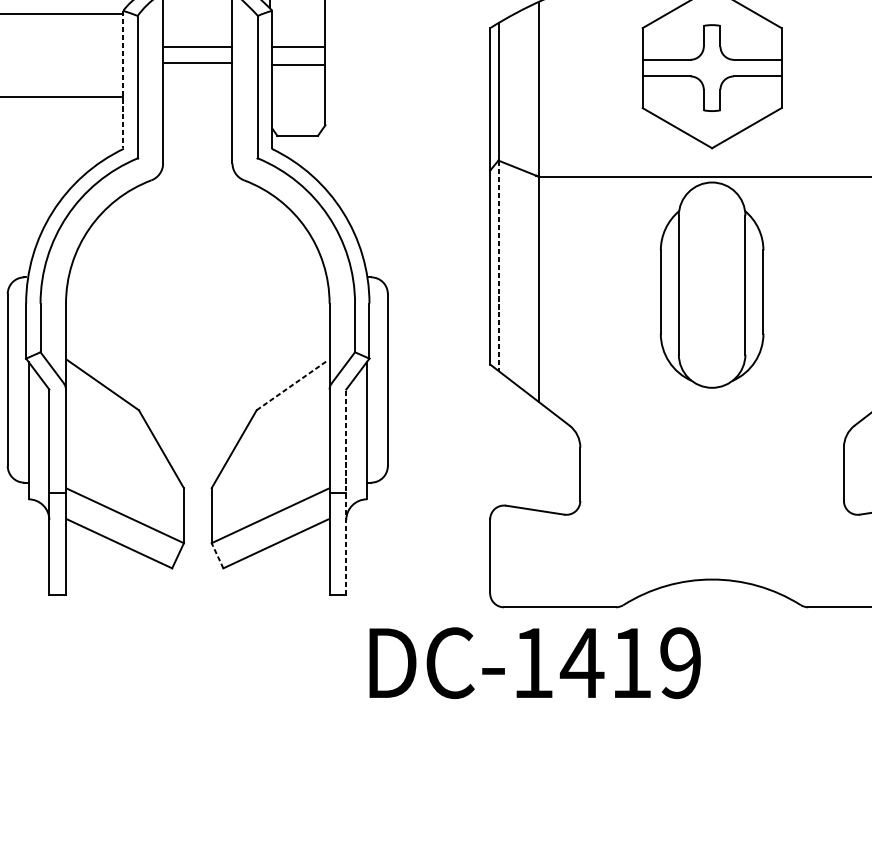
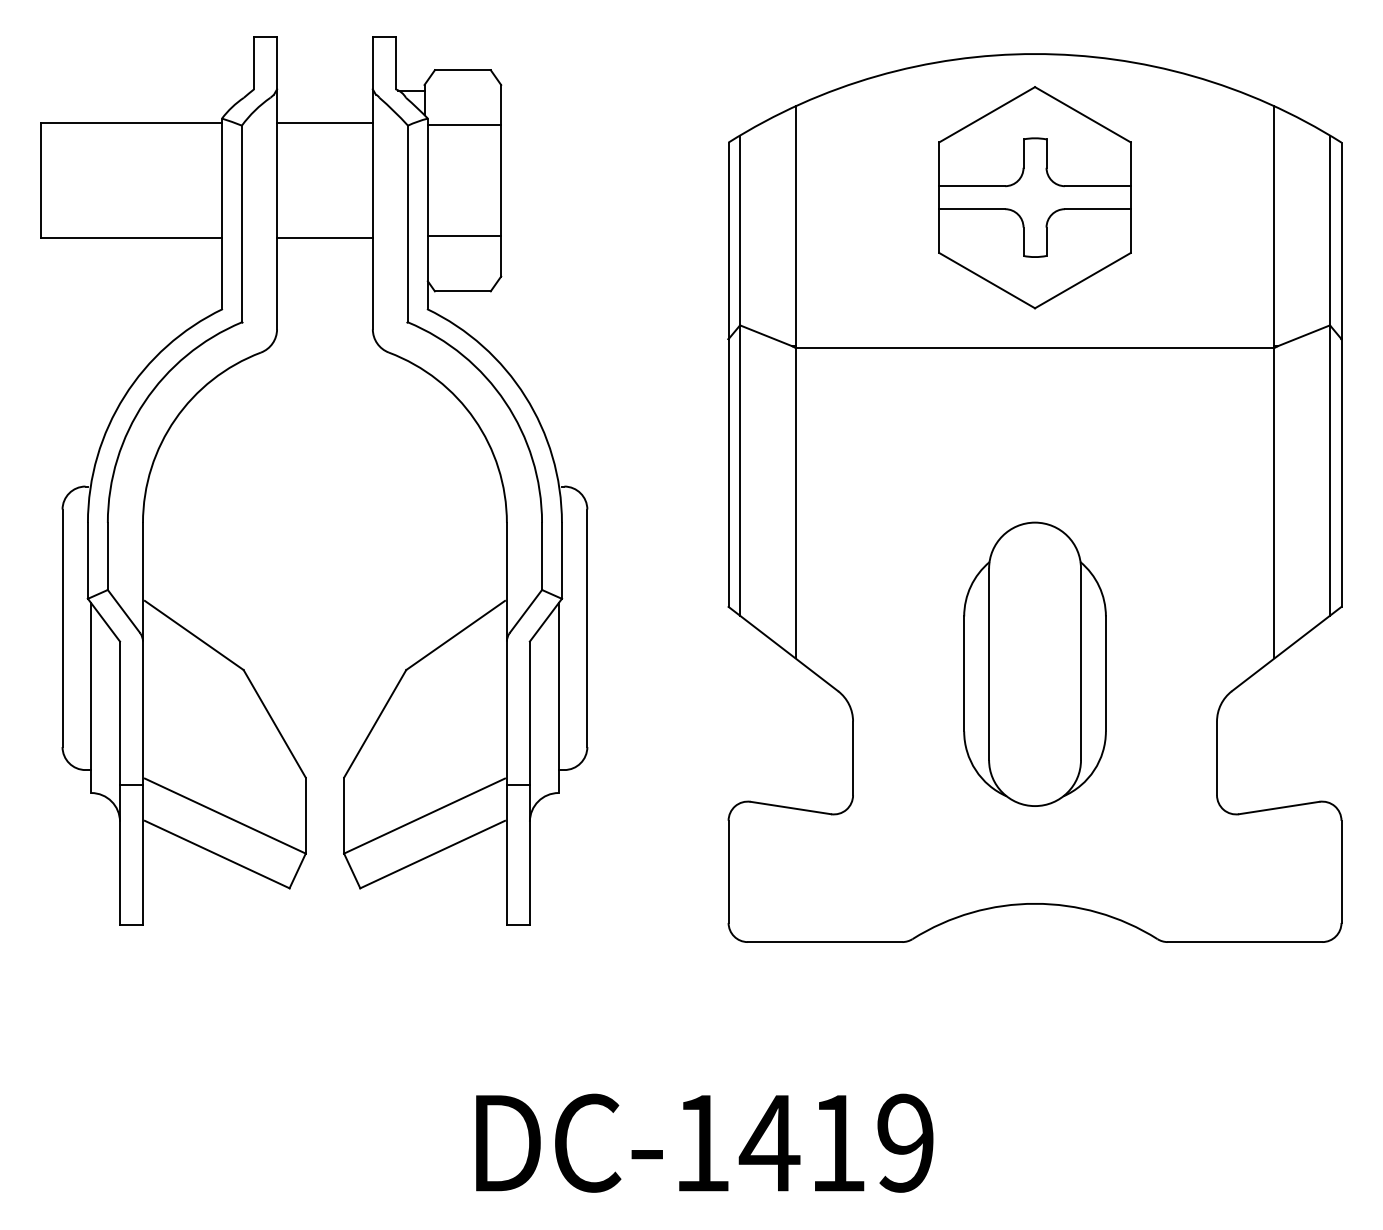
line: (197, 46) -> (324, 238), moved
line: (298, 46) -> (464, 125), moved
line: (197, 63) -> (324, 123), moved
line: (298, 65) -> (464, 236), moved
line: (123, 79) -> (222, 213), dashed -> solid
line: (498, 265) -> (740, 470), dashed -> solid
part: (711, 284) -> (1034, 663), moved
line: (293, 385) -> (456, 635), dashed -> solid
line: (345, 492) -> (529, 783), dashed -> solid
line: (217, 555) -> (351, 870), dashed -> solid
text: (535, 662) -> (704, 1142), moved

